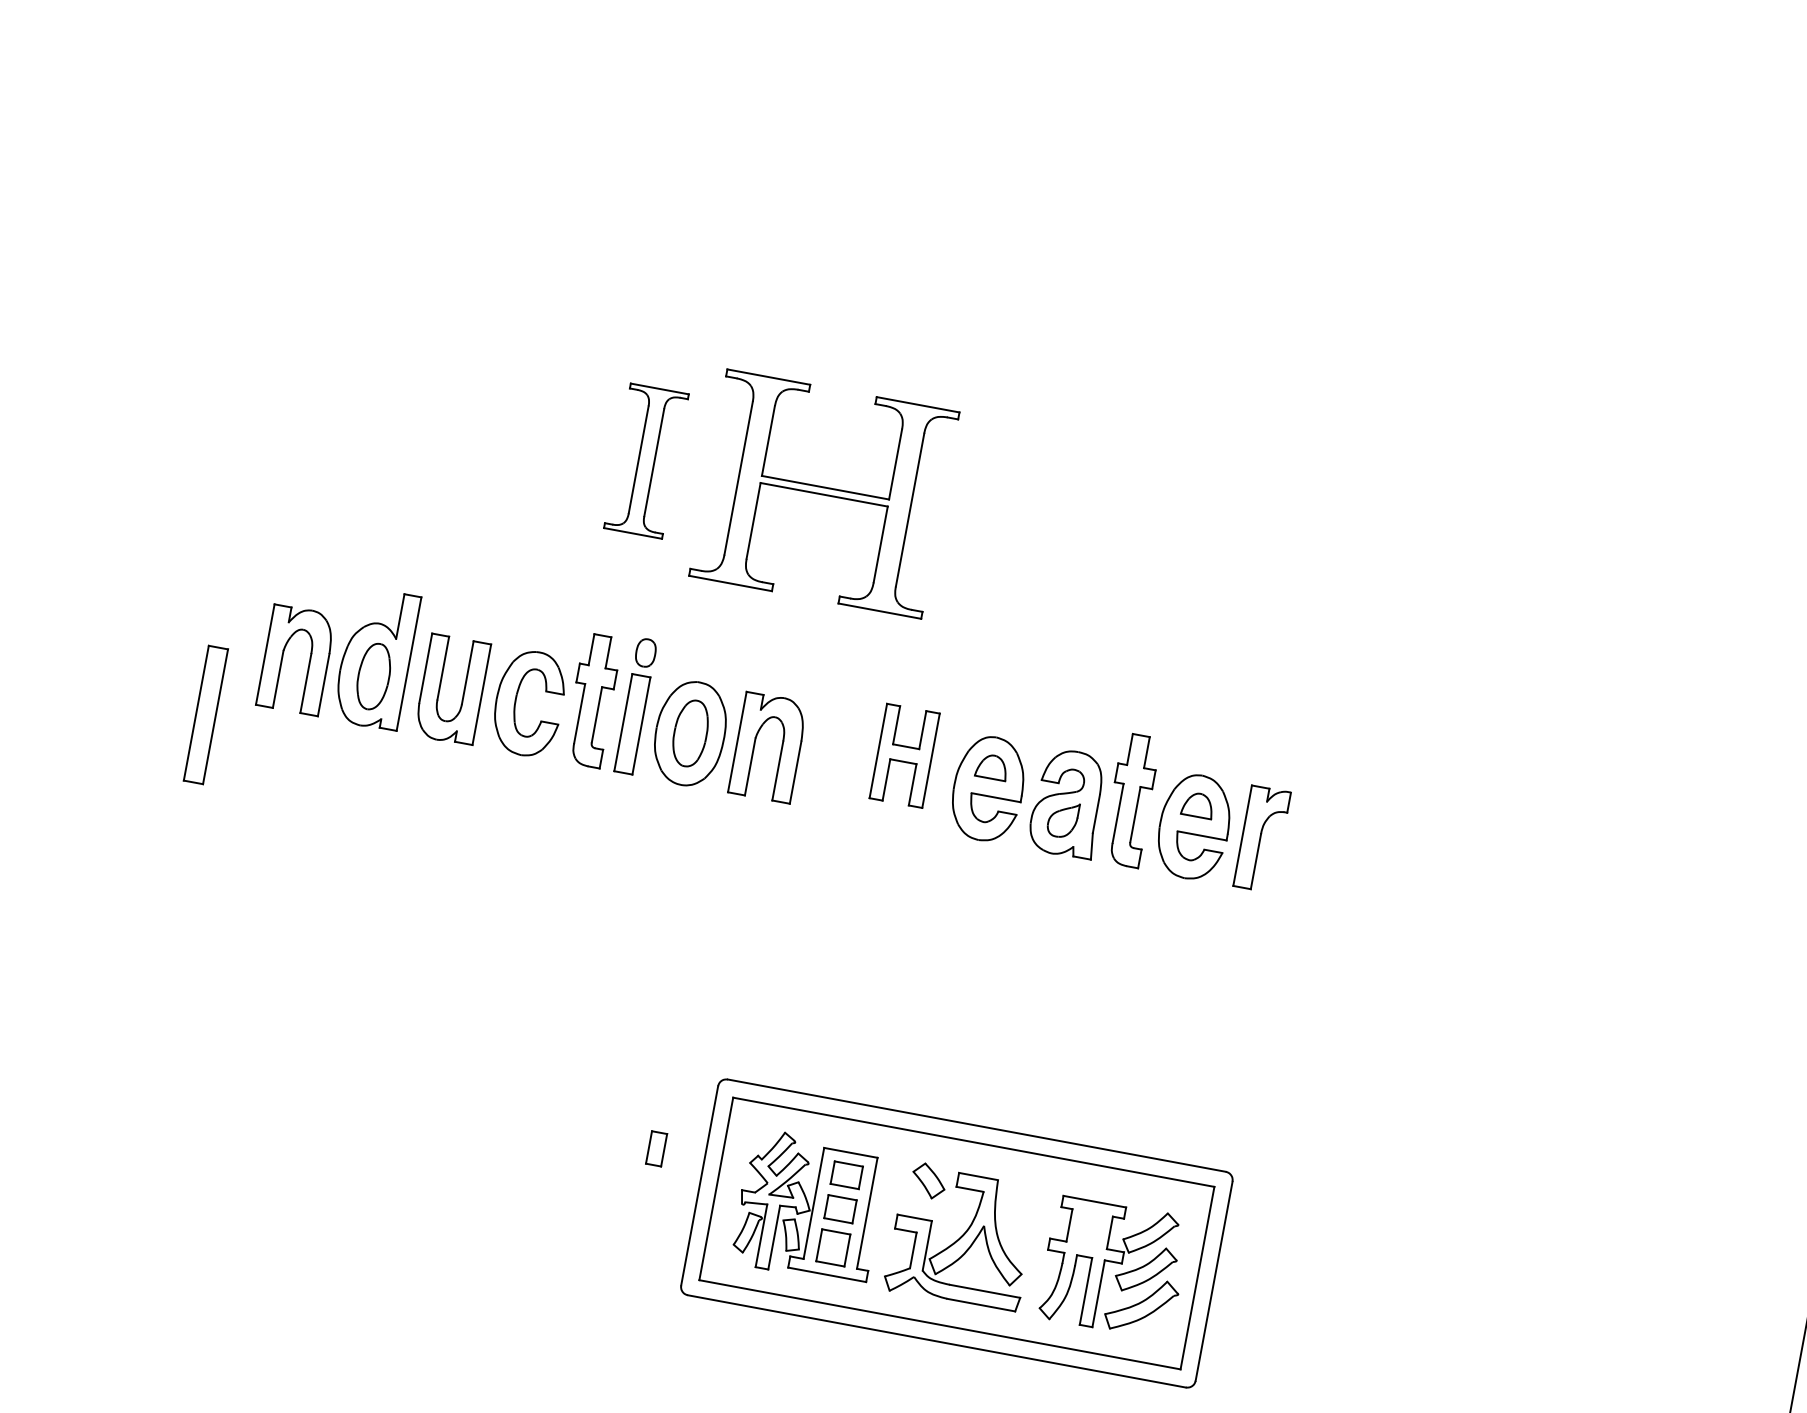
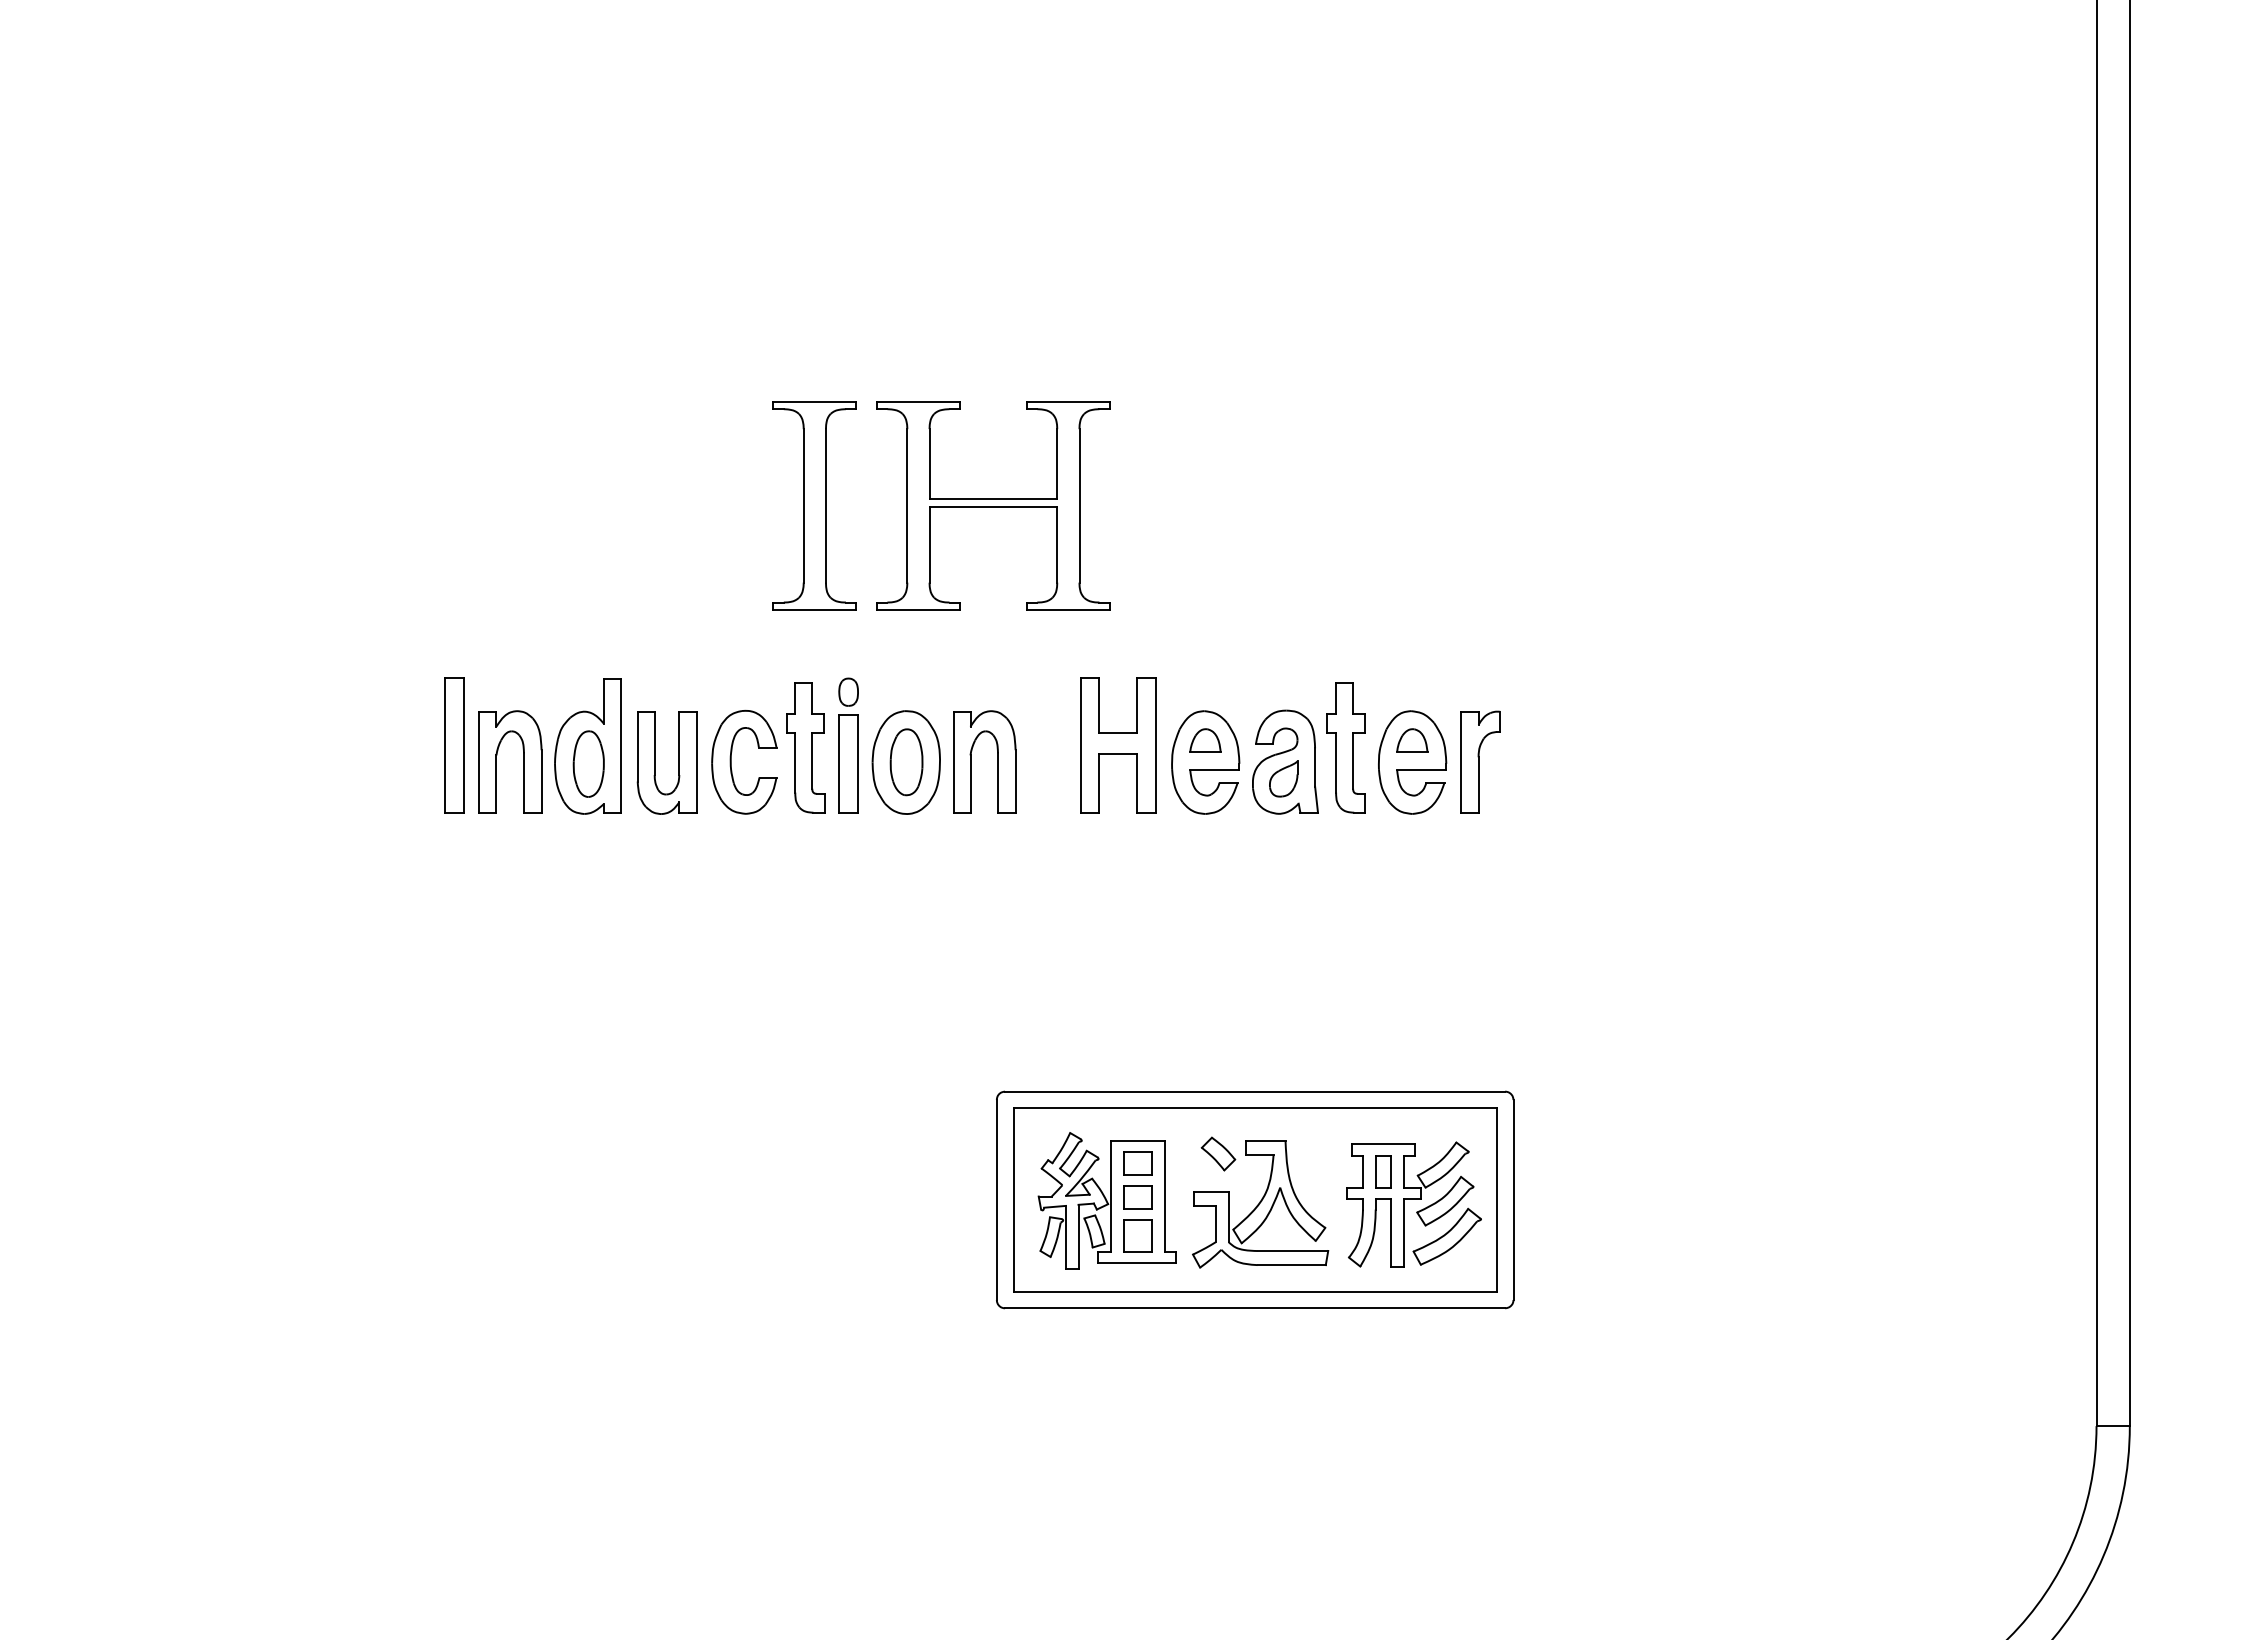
part: (646, 460) -> (814, 505), size x1.43
part: (205, 714) -> (454, 745), moved
part: (904, 755) -> (1118, 745), size x1.43
part: (656, 1148) -> (1383, 1171), moved

